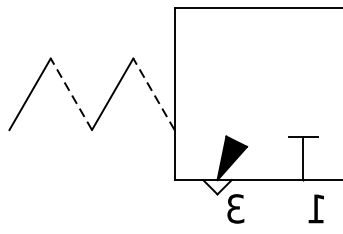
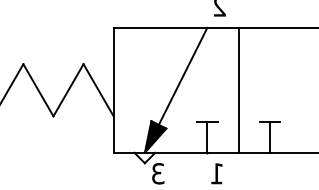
line: (269, 74) -> (182, 75), added
line: (71, 93) -> (38, 89), dashed -> solid
line: (153, 93) -> (98, 89), dashed -> solid

